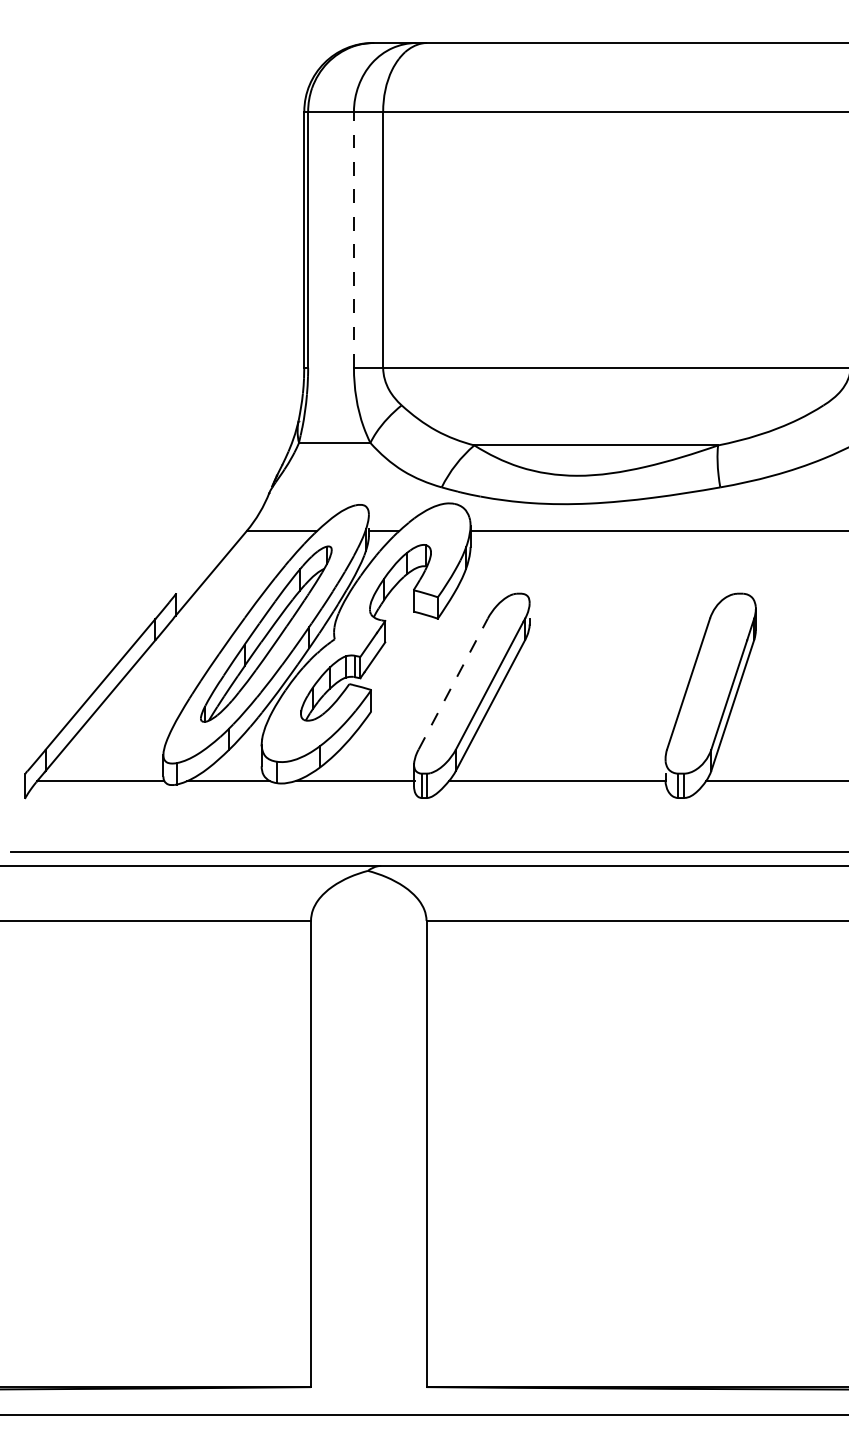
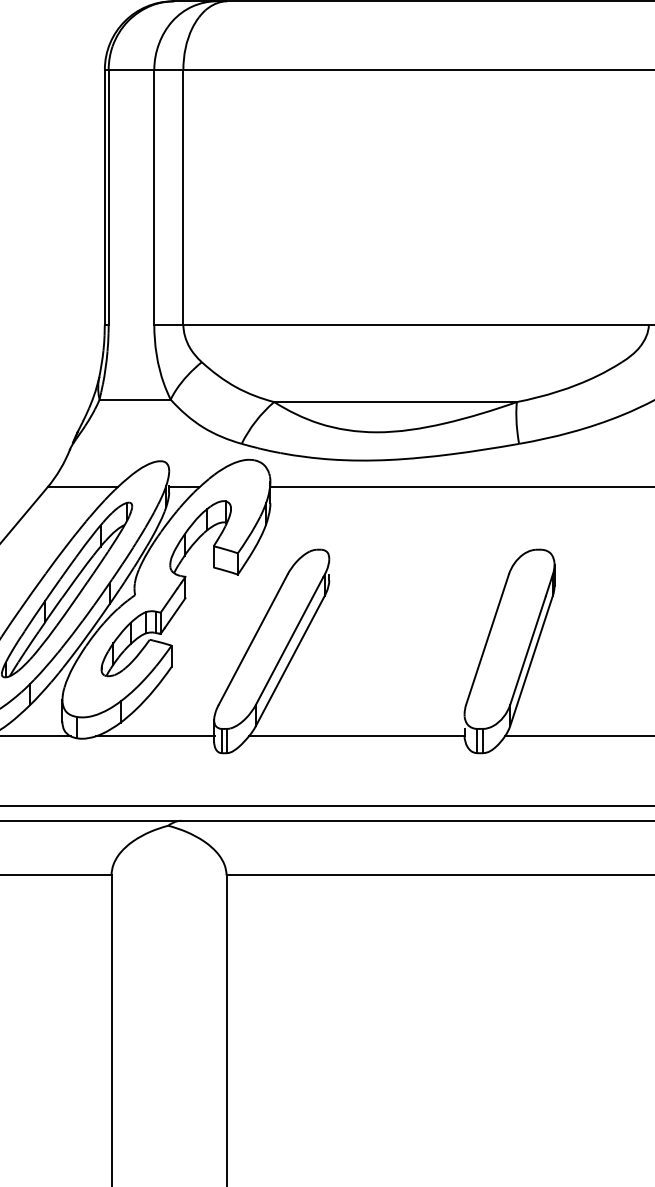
line: (353, 239) -> (153, 197), dashed -> solid
line: (453, 684) -> (253, 640), dashed -> solid

